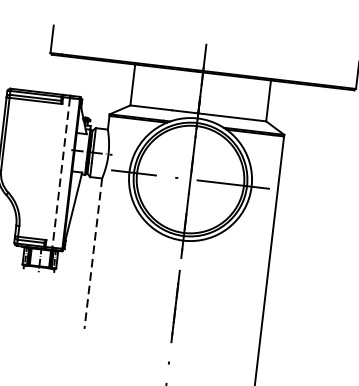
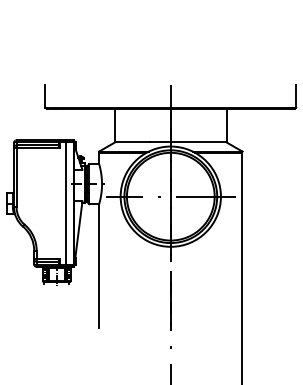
line: (61, 173) -> (65, 204), dashed -> solid
line: (93, 253) -> (99, 265), dashed -> solid

